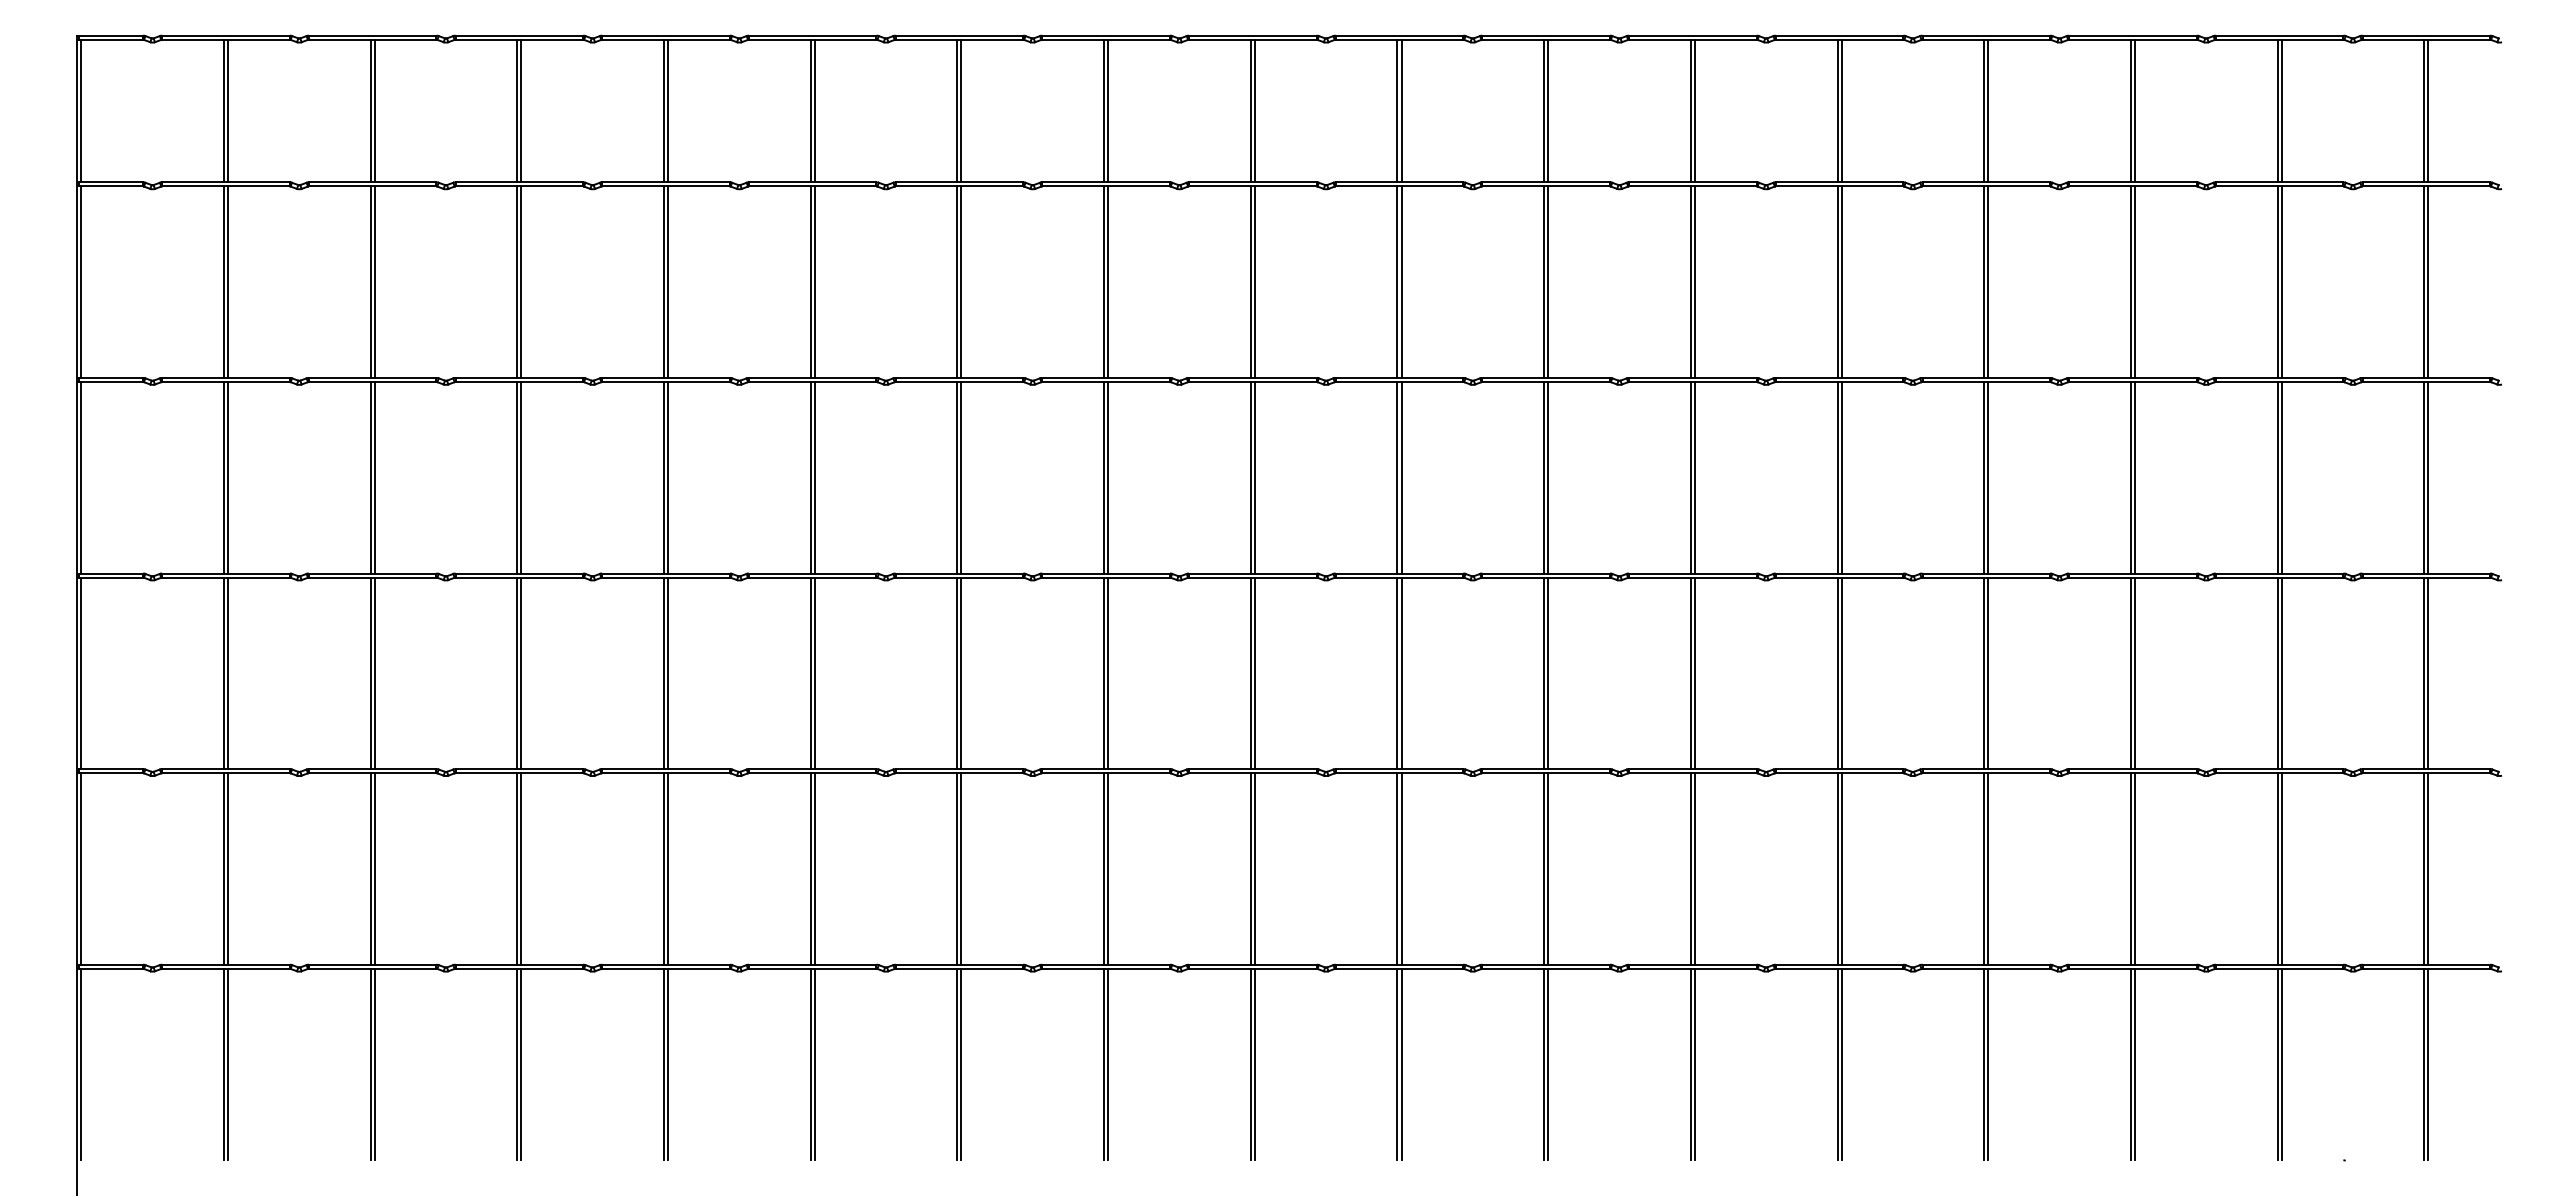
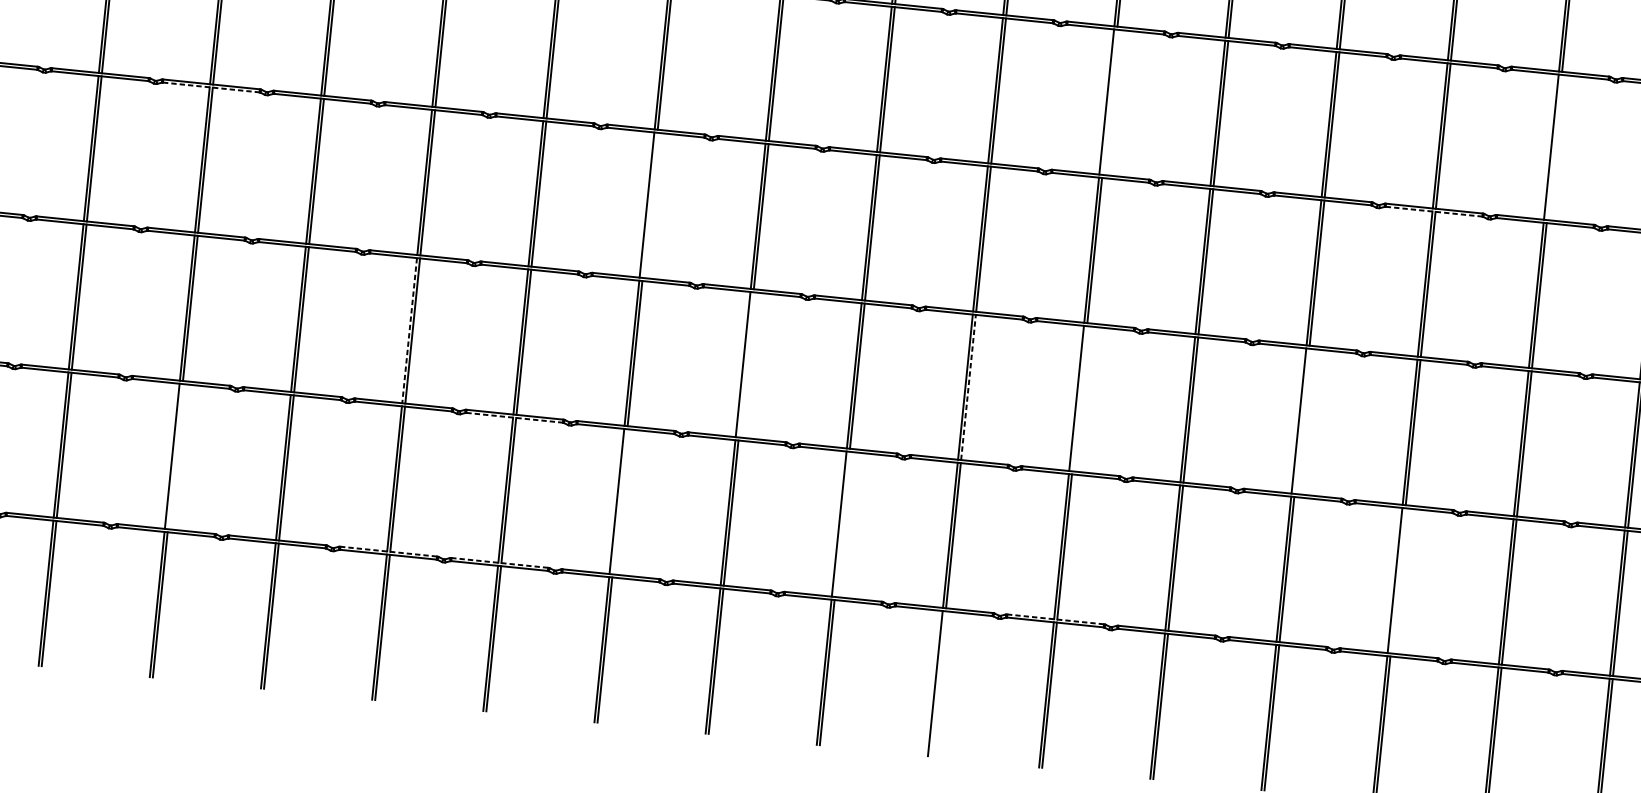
line: (1694, 281) -> (1109, 101), removed
line: (2281, 281) -> (1554, 146), removed
line: (519, 382) -> (211, 87), solid -> dashed
line: (2132, 382) -> (1433, 212), solid -> dashed
line: (1108, 477) -> (650, 205), removed
line: (810, 673) -> (409, 330), solid -> dashed
line: (1254, 673) -> (745, 364), removed
line: (1548, 673) -> (968, 387), solid -> dashed
line: (1694, 673) -> (1079, 398), removed
line: (1988, 673) -> (1302, 421), removed
line: (959, 773) -> (514, 418), solid -> dashed
line: (521, 868) -> (175, 456), removed
line: (1108, 868) -> (620, 501), removed
line: (1401, 868) -> (842, 524), removed
line: (2134, 868) -> (1397, 580), removed
line: (812, 964) -> (388, 551), solid -> dashed
line: (959, 964) -> (499, 562), solid -> dashed
line: (1692, 964) -> (1055, 619), solid -> dashed
line: (1548, 1064) -> (938, 683), removed

